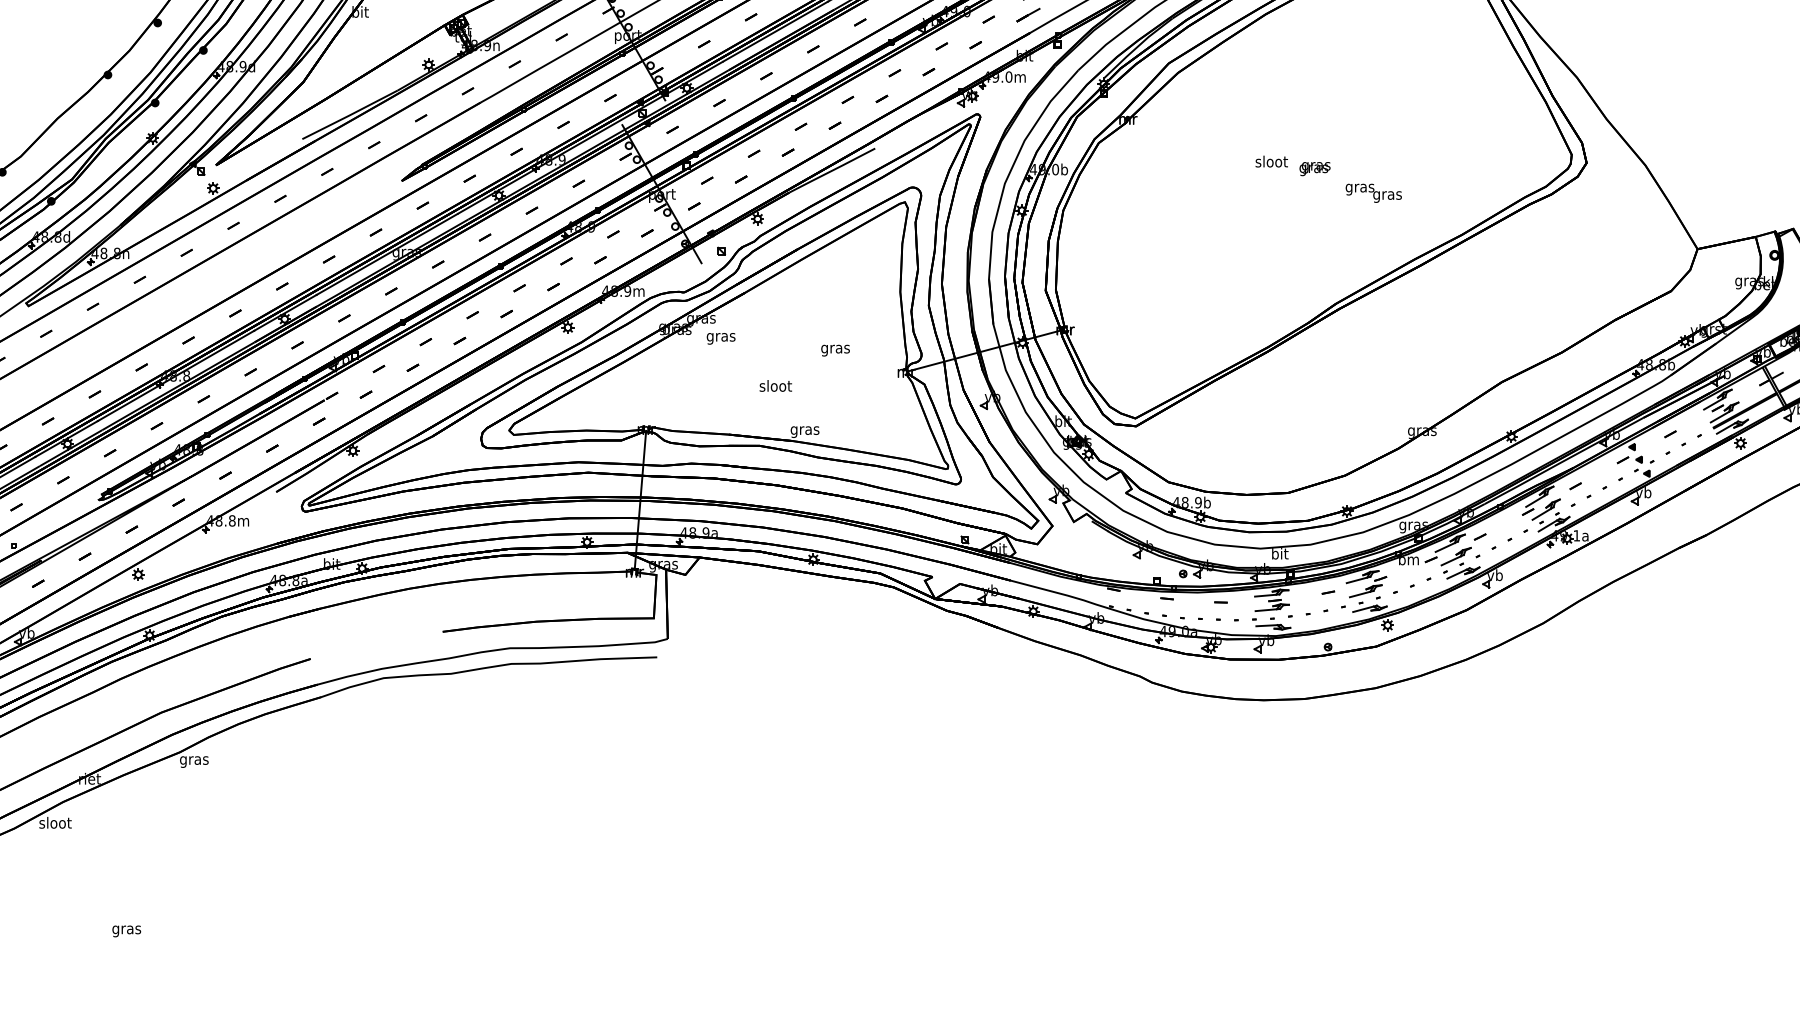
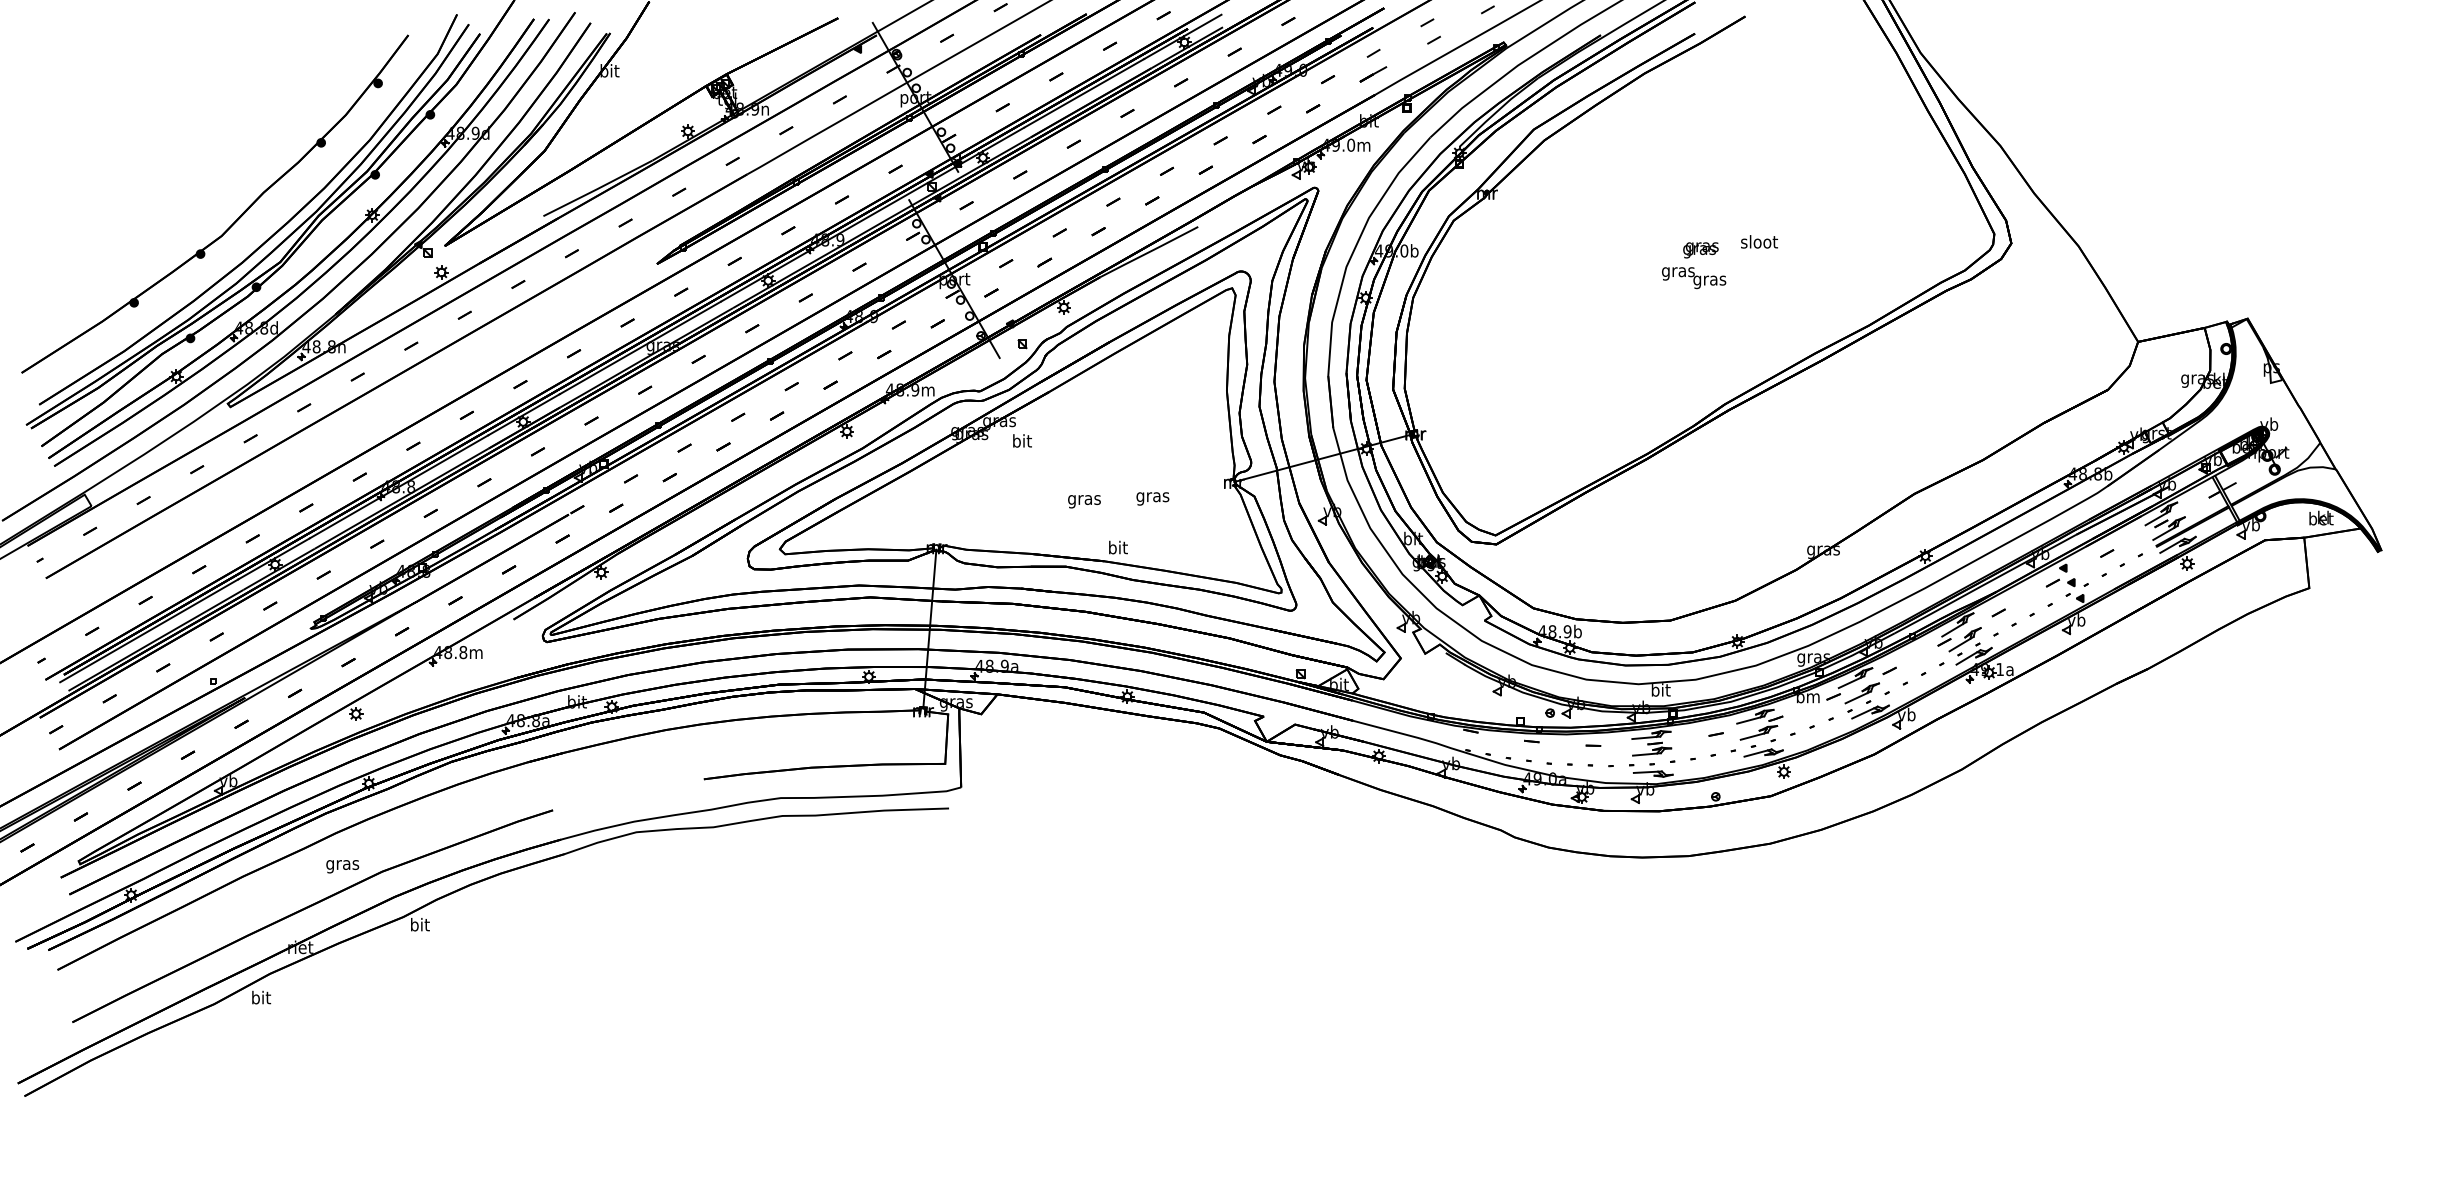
text: (1271, 161) -> (1759, 241), moved
text: (1374, 193) -> (1694, 278), moved
text: (720, 337) -> (1021, 442), gras -> bit
text: (835, 350) -> (1152, 498), moved
text: (775, 387) -> (1084, 499), sloot -> gras
text: (804, 429) -> (1117, 548), gras -> bit
text: (193, 760) -> (419, 926), gras -> bit
text: (54, 822) -> (260, 997), sloot -> bit
text: (126, 931) -> (342, 866), moved

